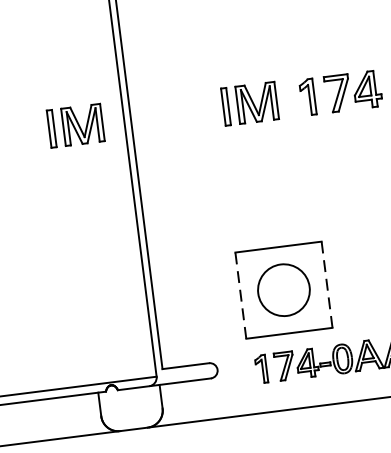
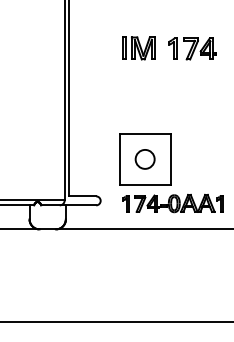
part: (74, 126) -> (35, 48), removed
line: (326, 283) -> (170, 158), dashed -> solid
circle: (282, 288) -> (144, 158), size x0.62
line: (240, 295) -> (119, 159), dashed -> solid

